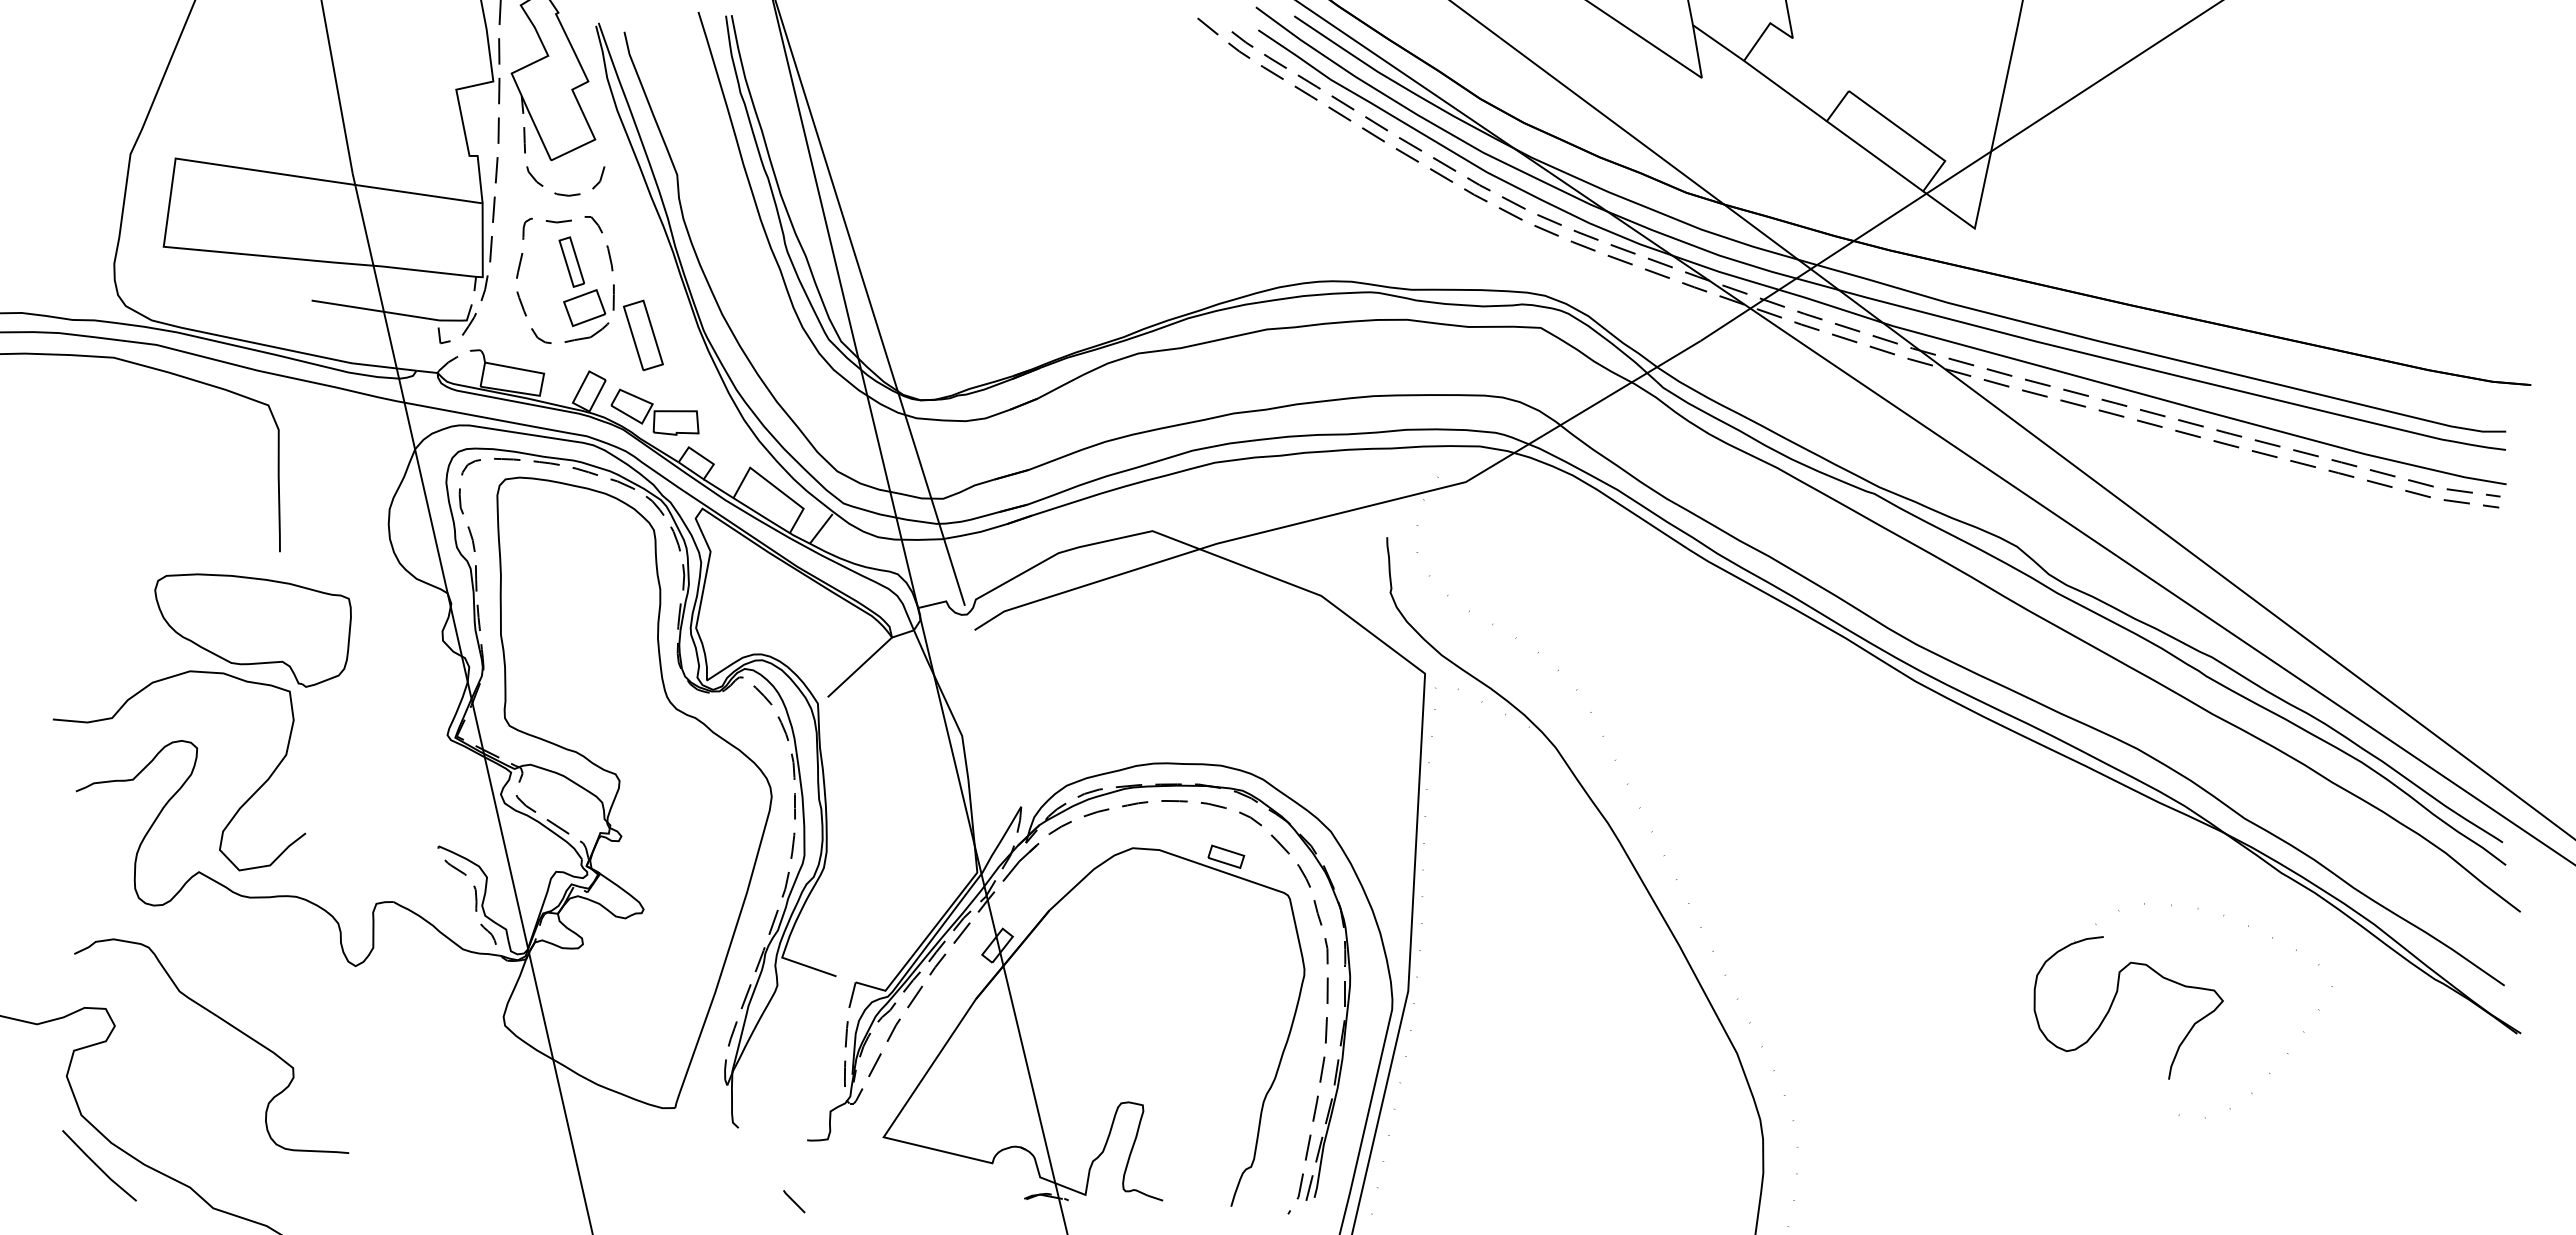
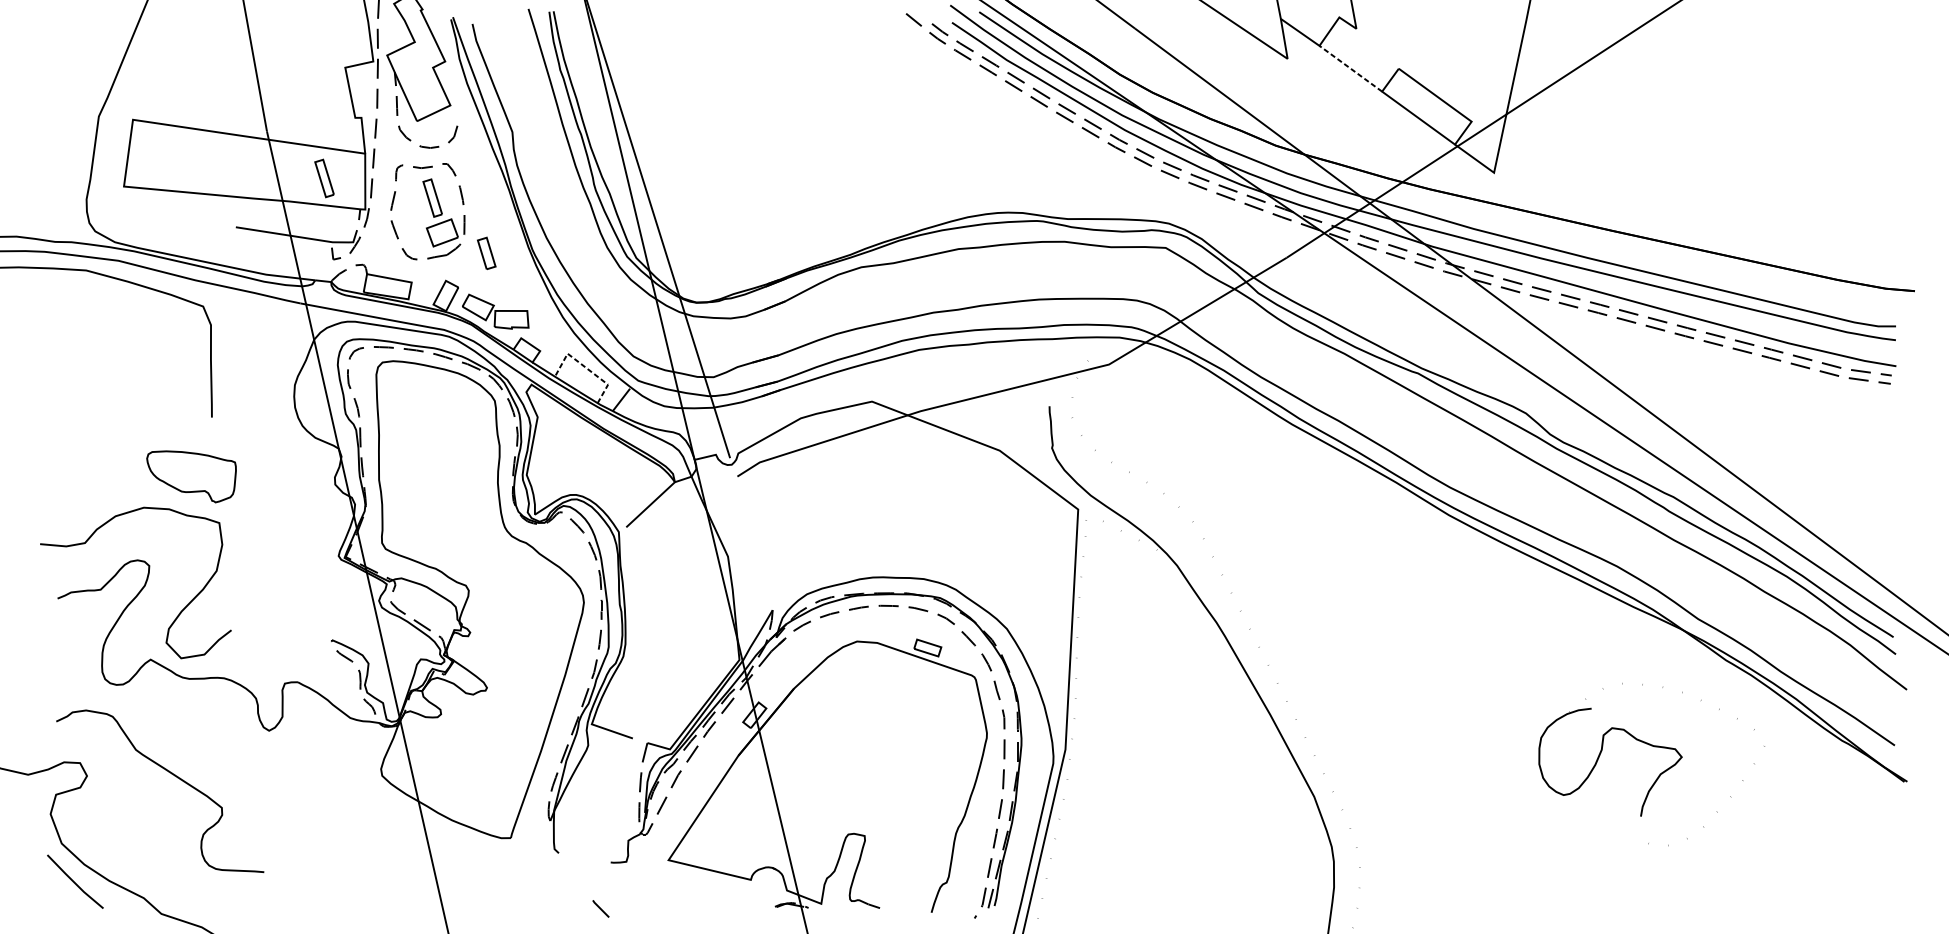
line: (1785, 90) -> (1350, 68), solid -> dashed
part: (428, 235) -> (324, 178), added
part: (642, 334) -> (486, 252), size x0.6
line: (773, 485) -> (585, 367), solid -> dashed
part: (252, 630) -> (191, 476), size x0.6

